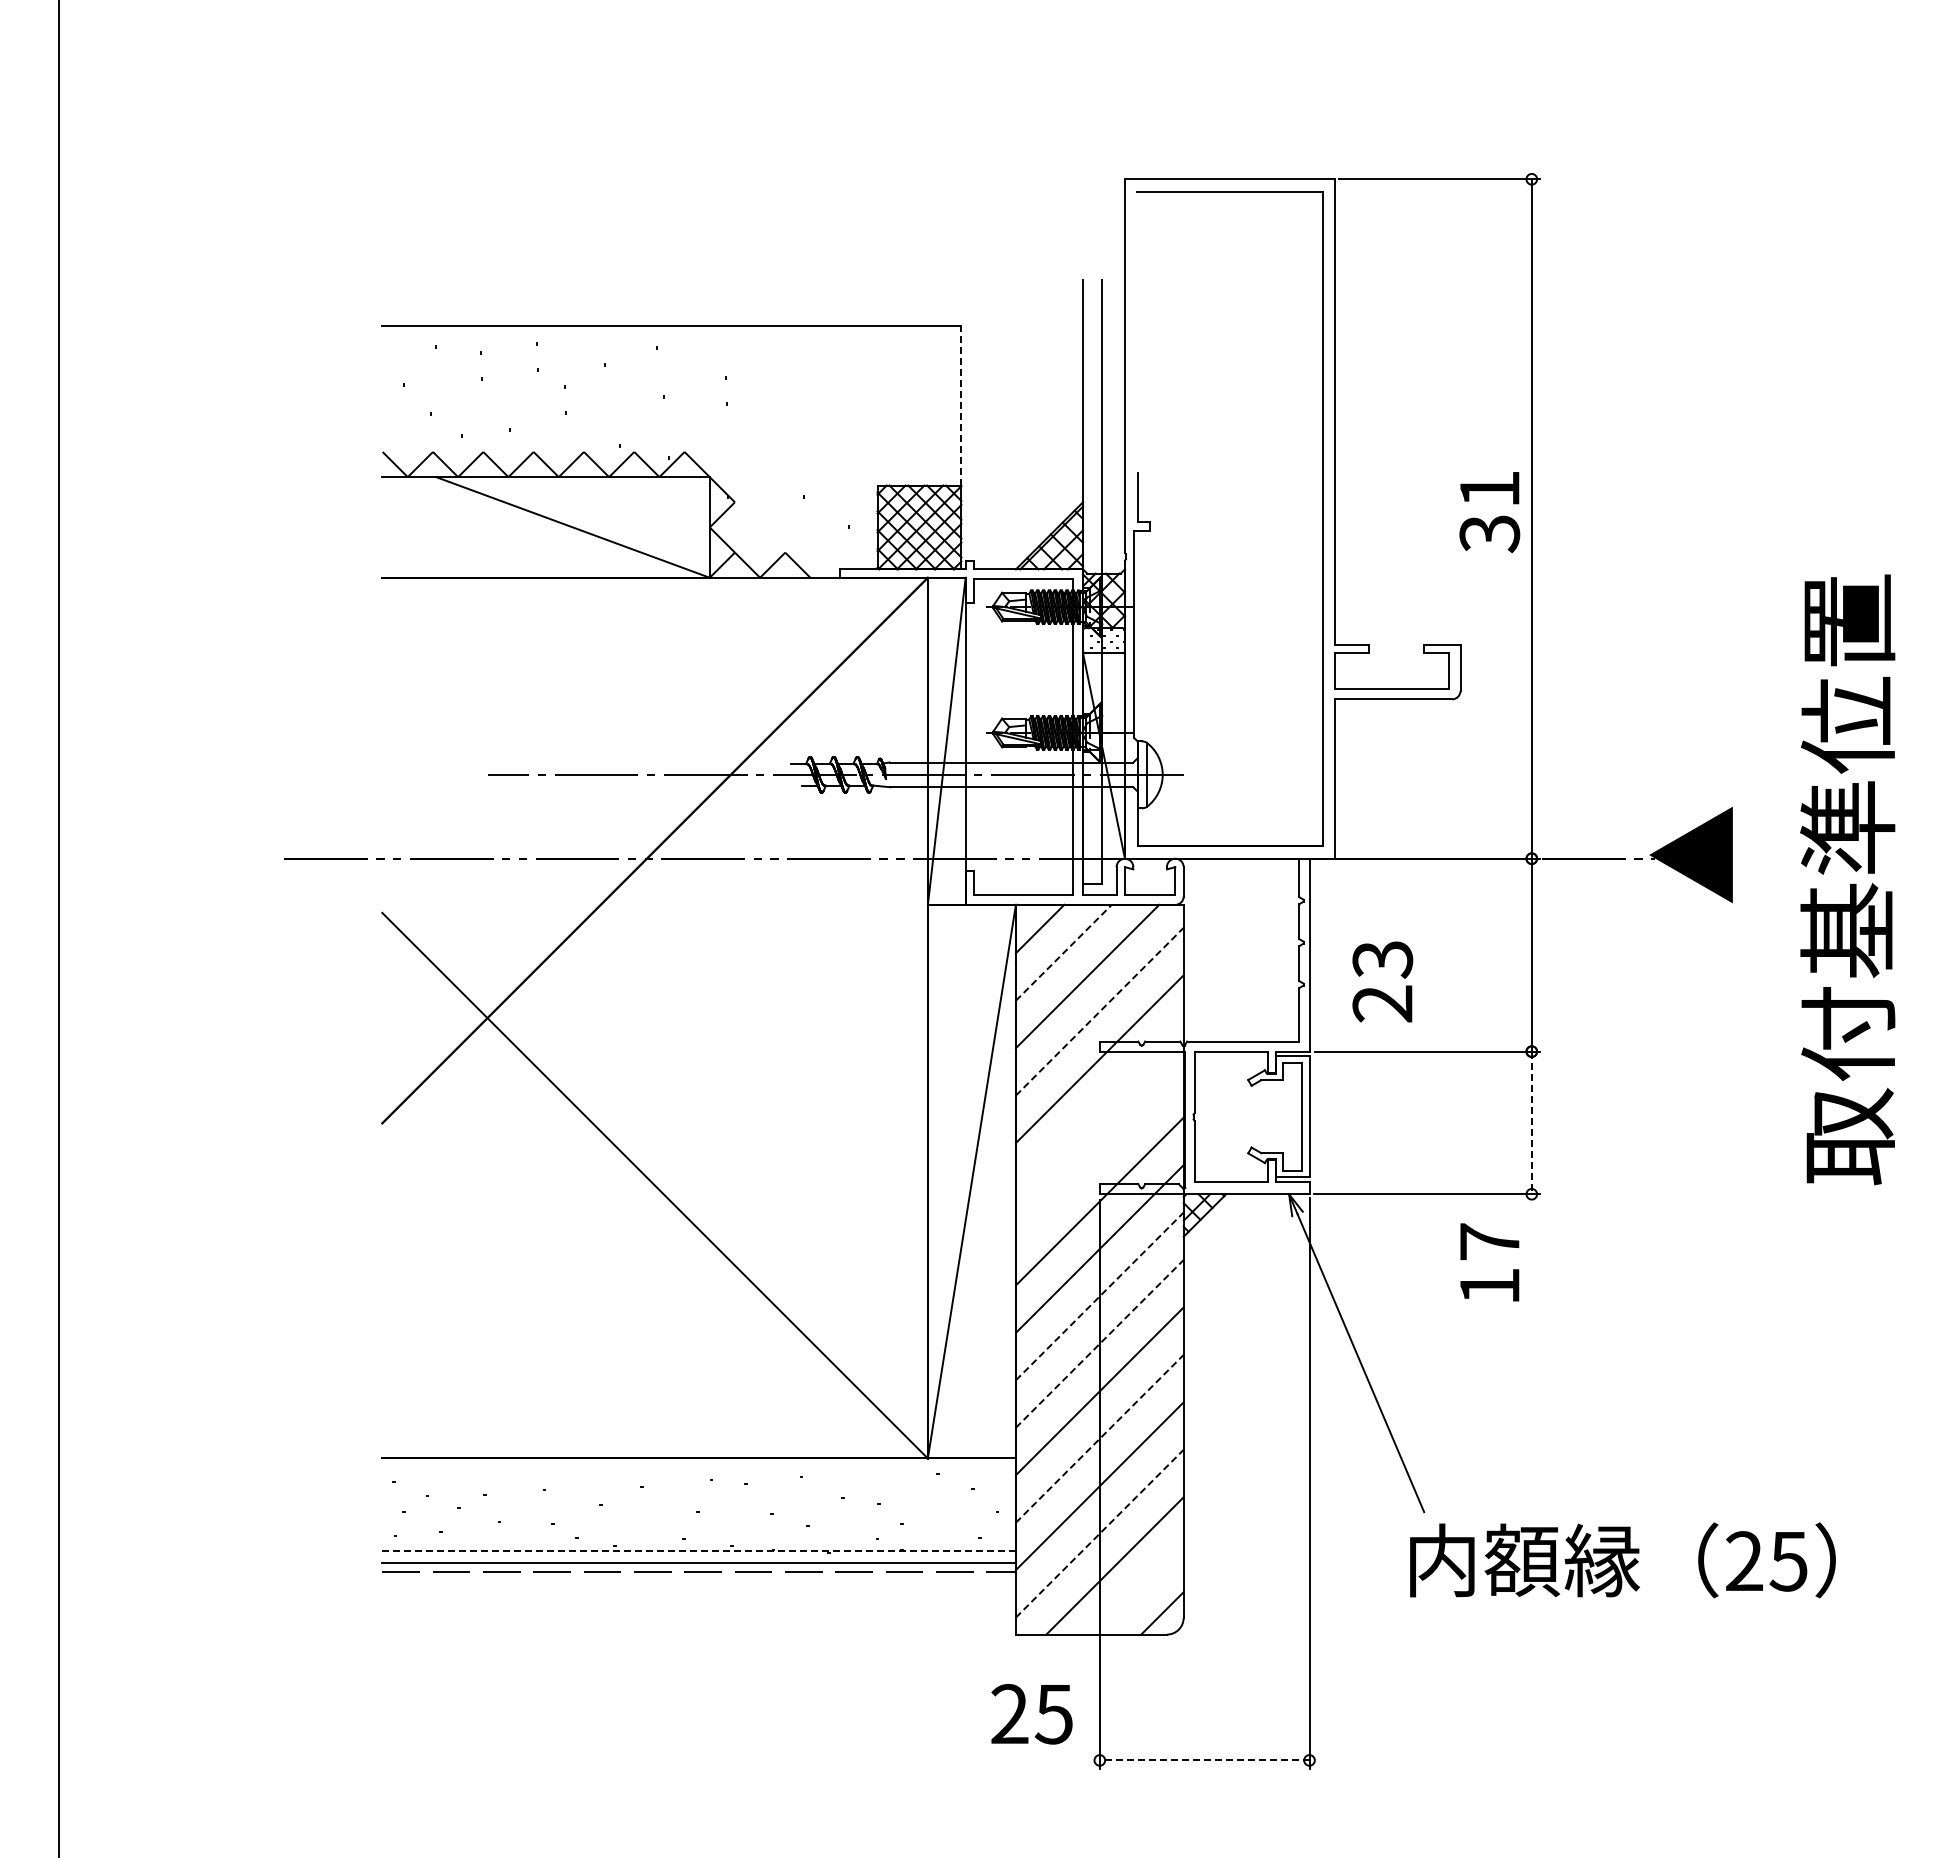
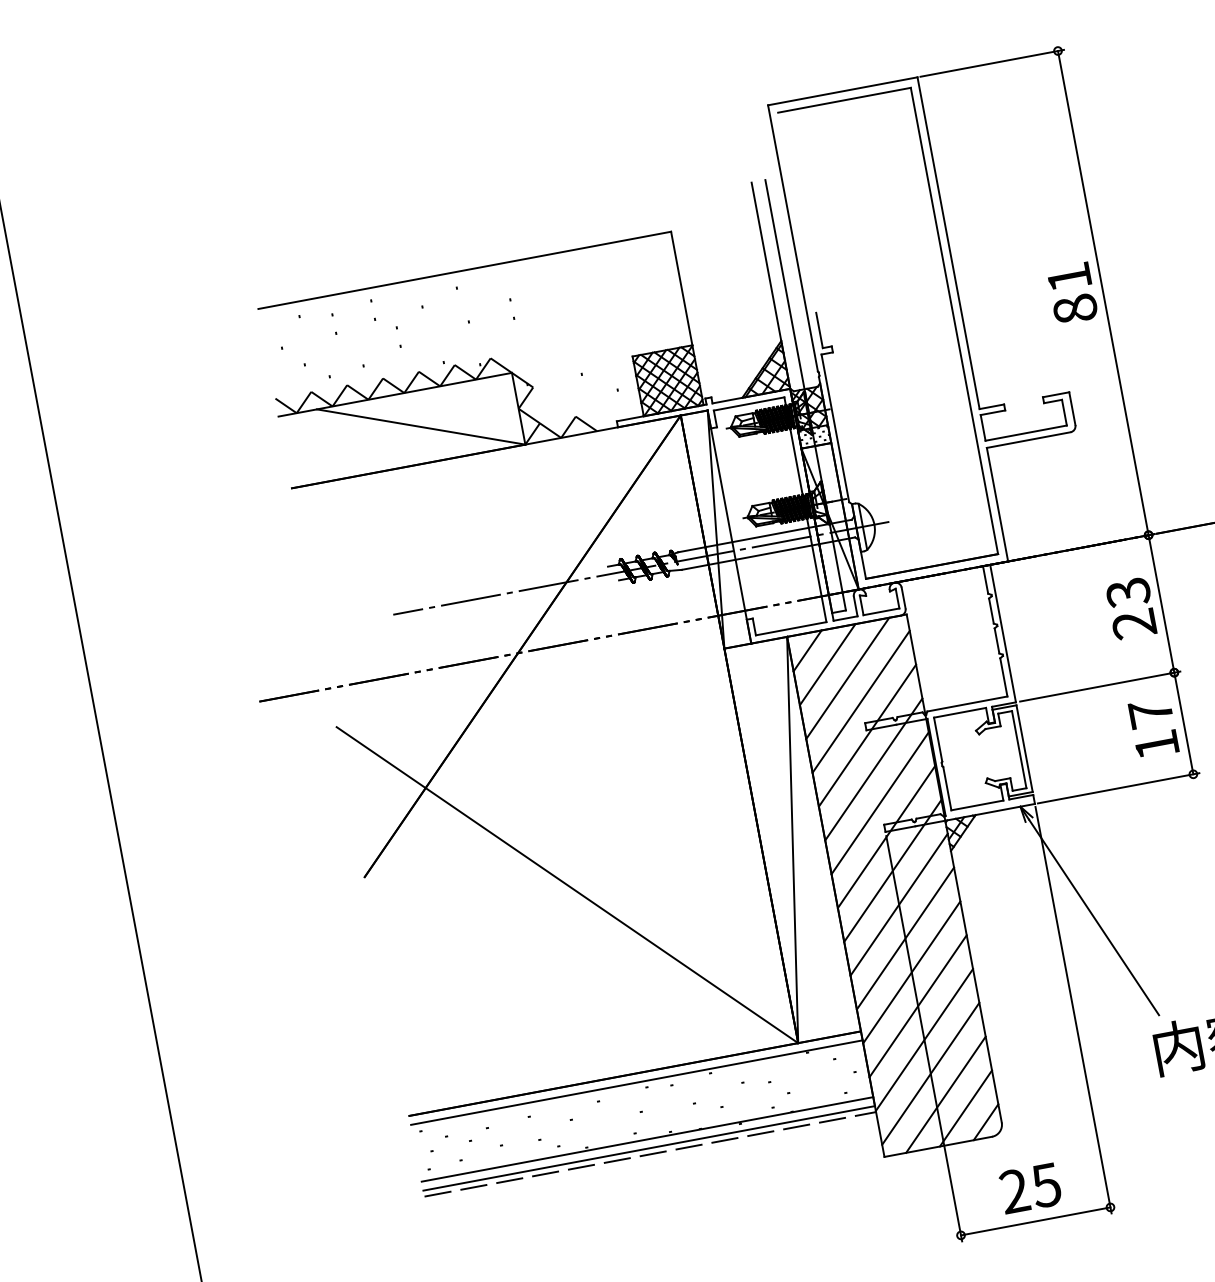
line: (961, 405) -> (681, 288), dashed -> solid
text: (1489, 534) -> (1075, 309), 31 -> 81
line: (1063, 952) -> (827, 664), dashed -> solid
text: (1382, 981) -> (1131, 608), moved
line: (1099, 1011) -> (860, 701), dashed -> solid
line: (1099, 1106) -> (873, 769), added
line: (1531, 1123) -> (1183, 723), dashed -> solid
line: (1099, 1153) -> (879, 802), added
text: (1489, 1262) -> (1153, 728), moved
line: (1099, 1296) -> (898, 904), dashed -> solid
line: (1099, 1343) -> (905, 938), dashed -> solid
line: (1099, 1438) -> (917, 1006), dashed -> solid
line: (698, 1471) -> (636, 1083), added
line: (1099, 1533) -> (930, 1073), dashed -> solid
line: (699, 1550) -> (647, 1139), dashed -> solid
line: (1138, 1589) -> (965, 1108), added
text: (1031, 1714) -> (1030, 1188), moved
line: (1204, 1760) -> (1035, 1221), dashed -> solid

